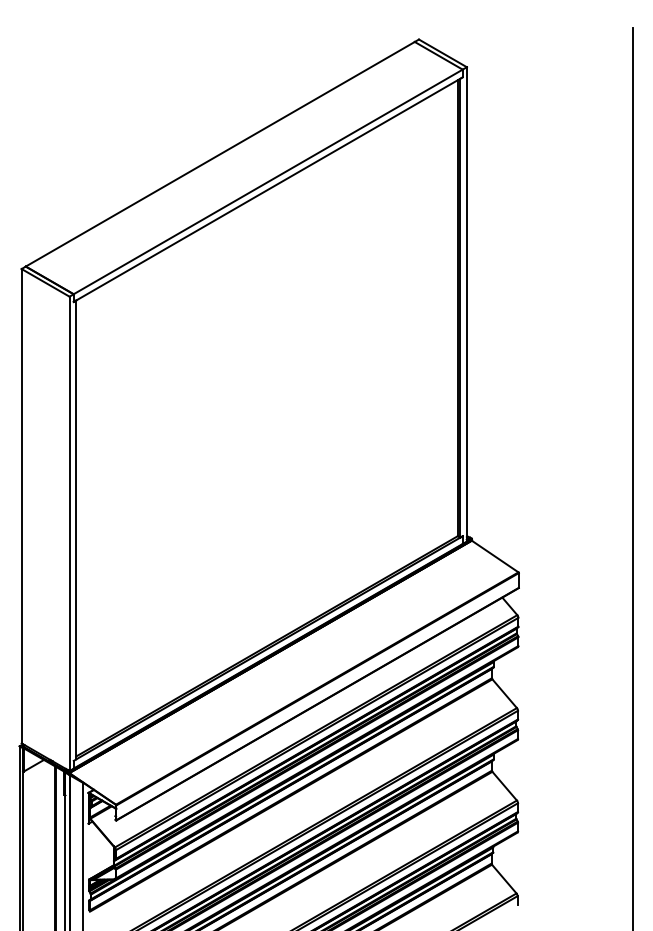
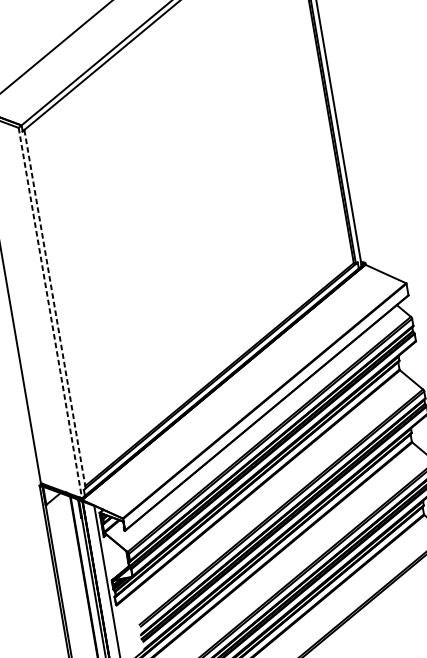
line: (76, 530) -> (55, 309), solid -> dashed
line: (69, 534) -> (50, 313), solid -> dashed

